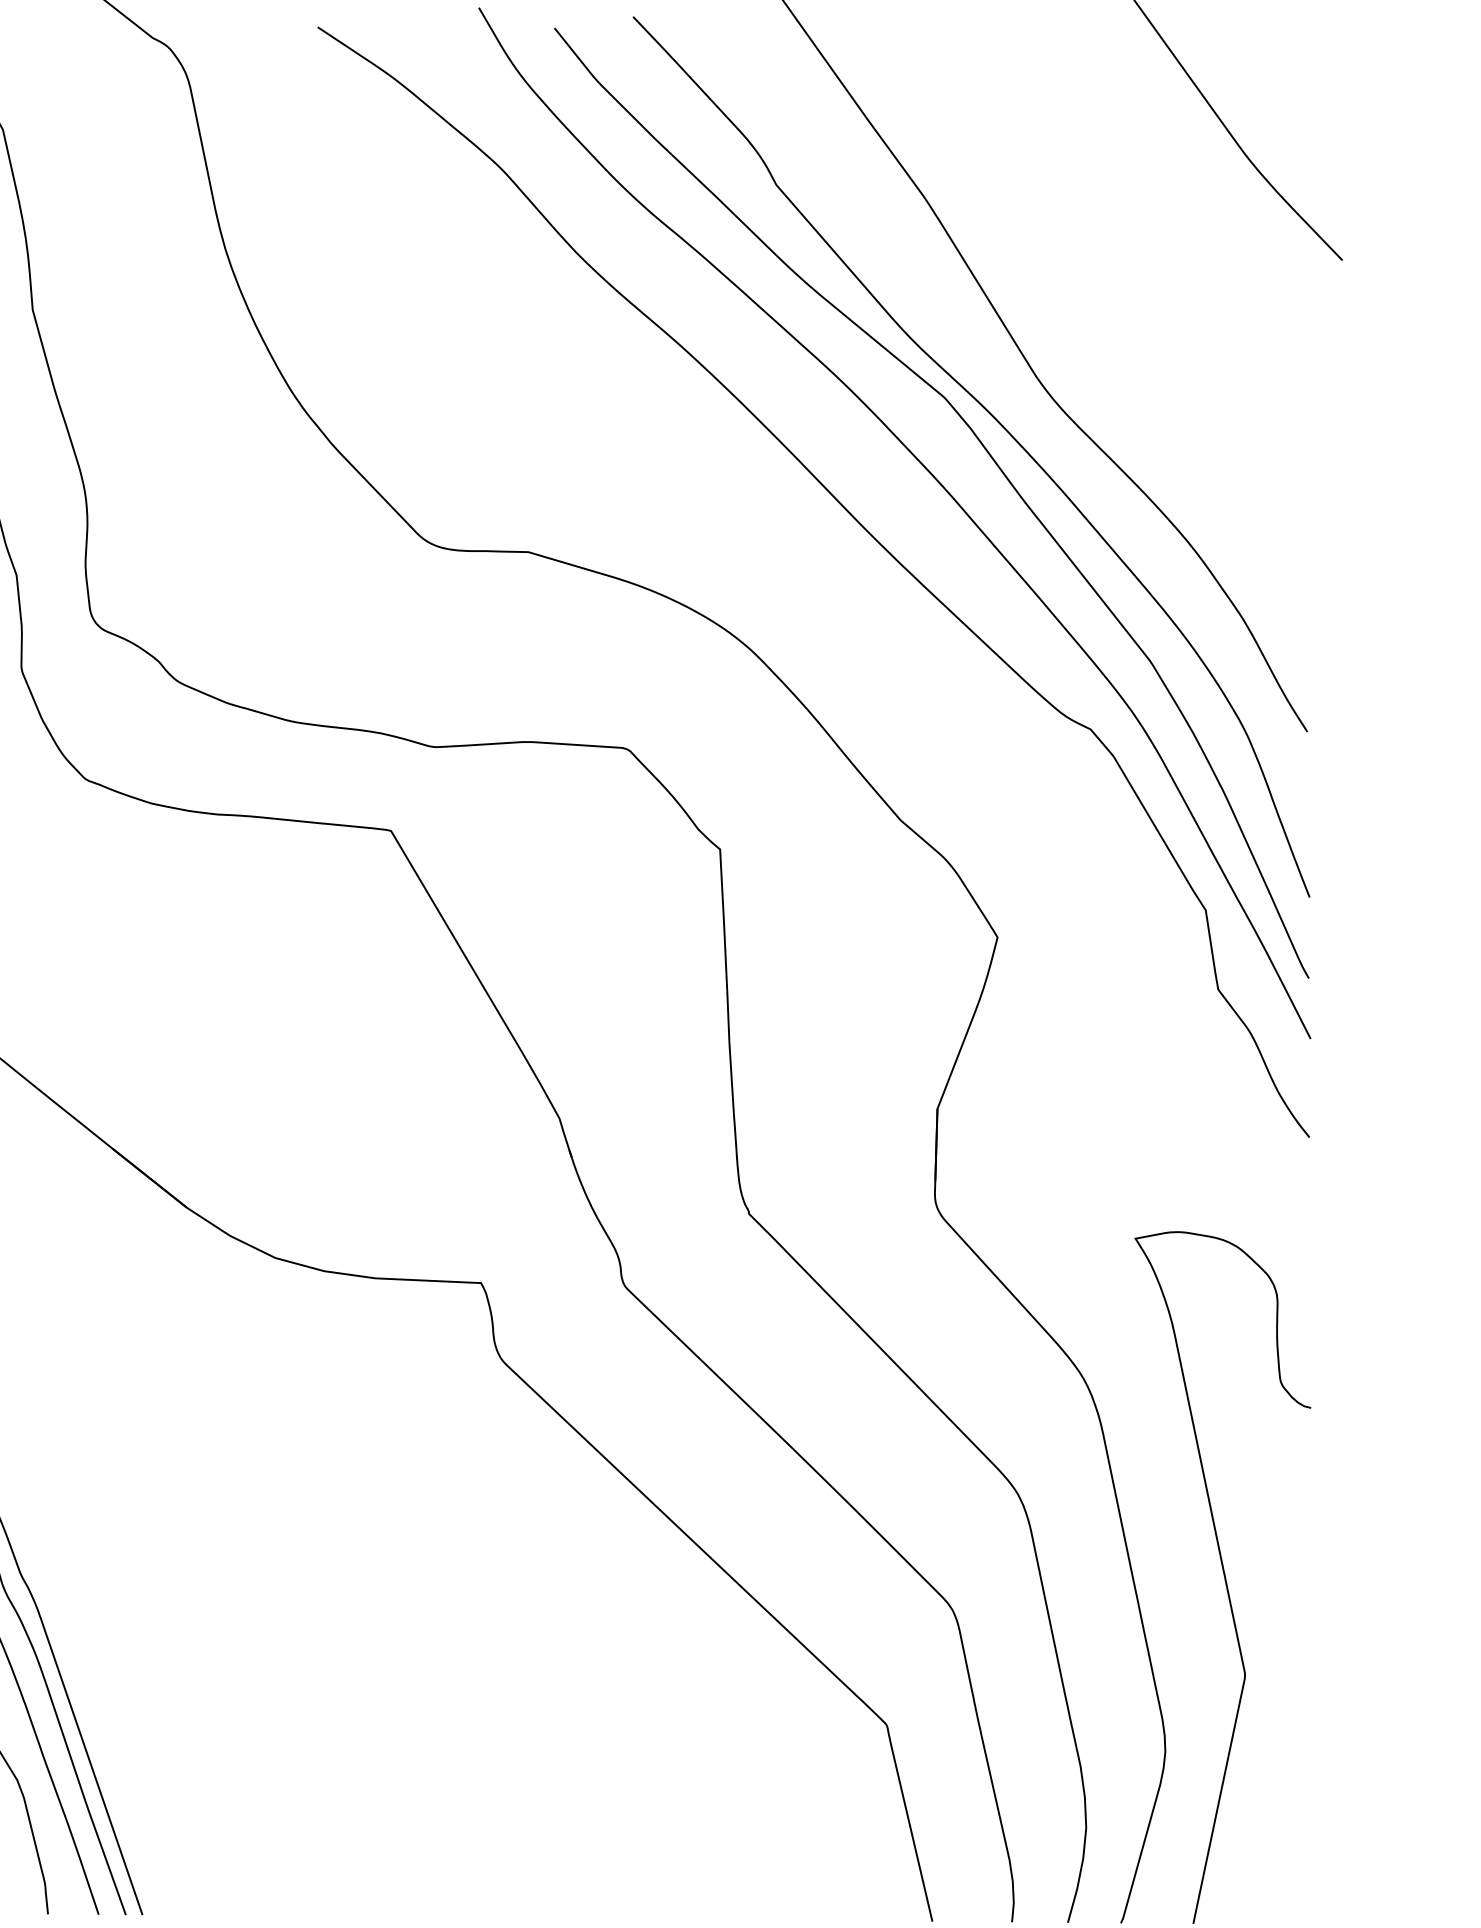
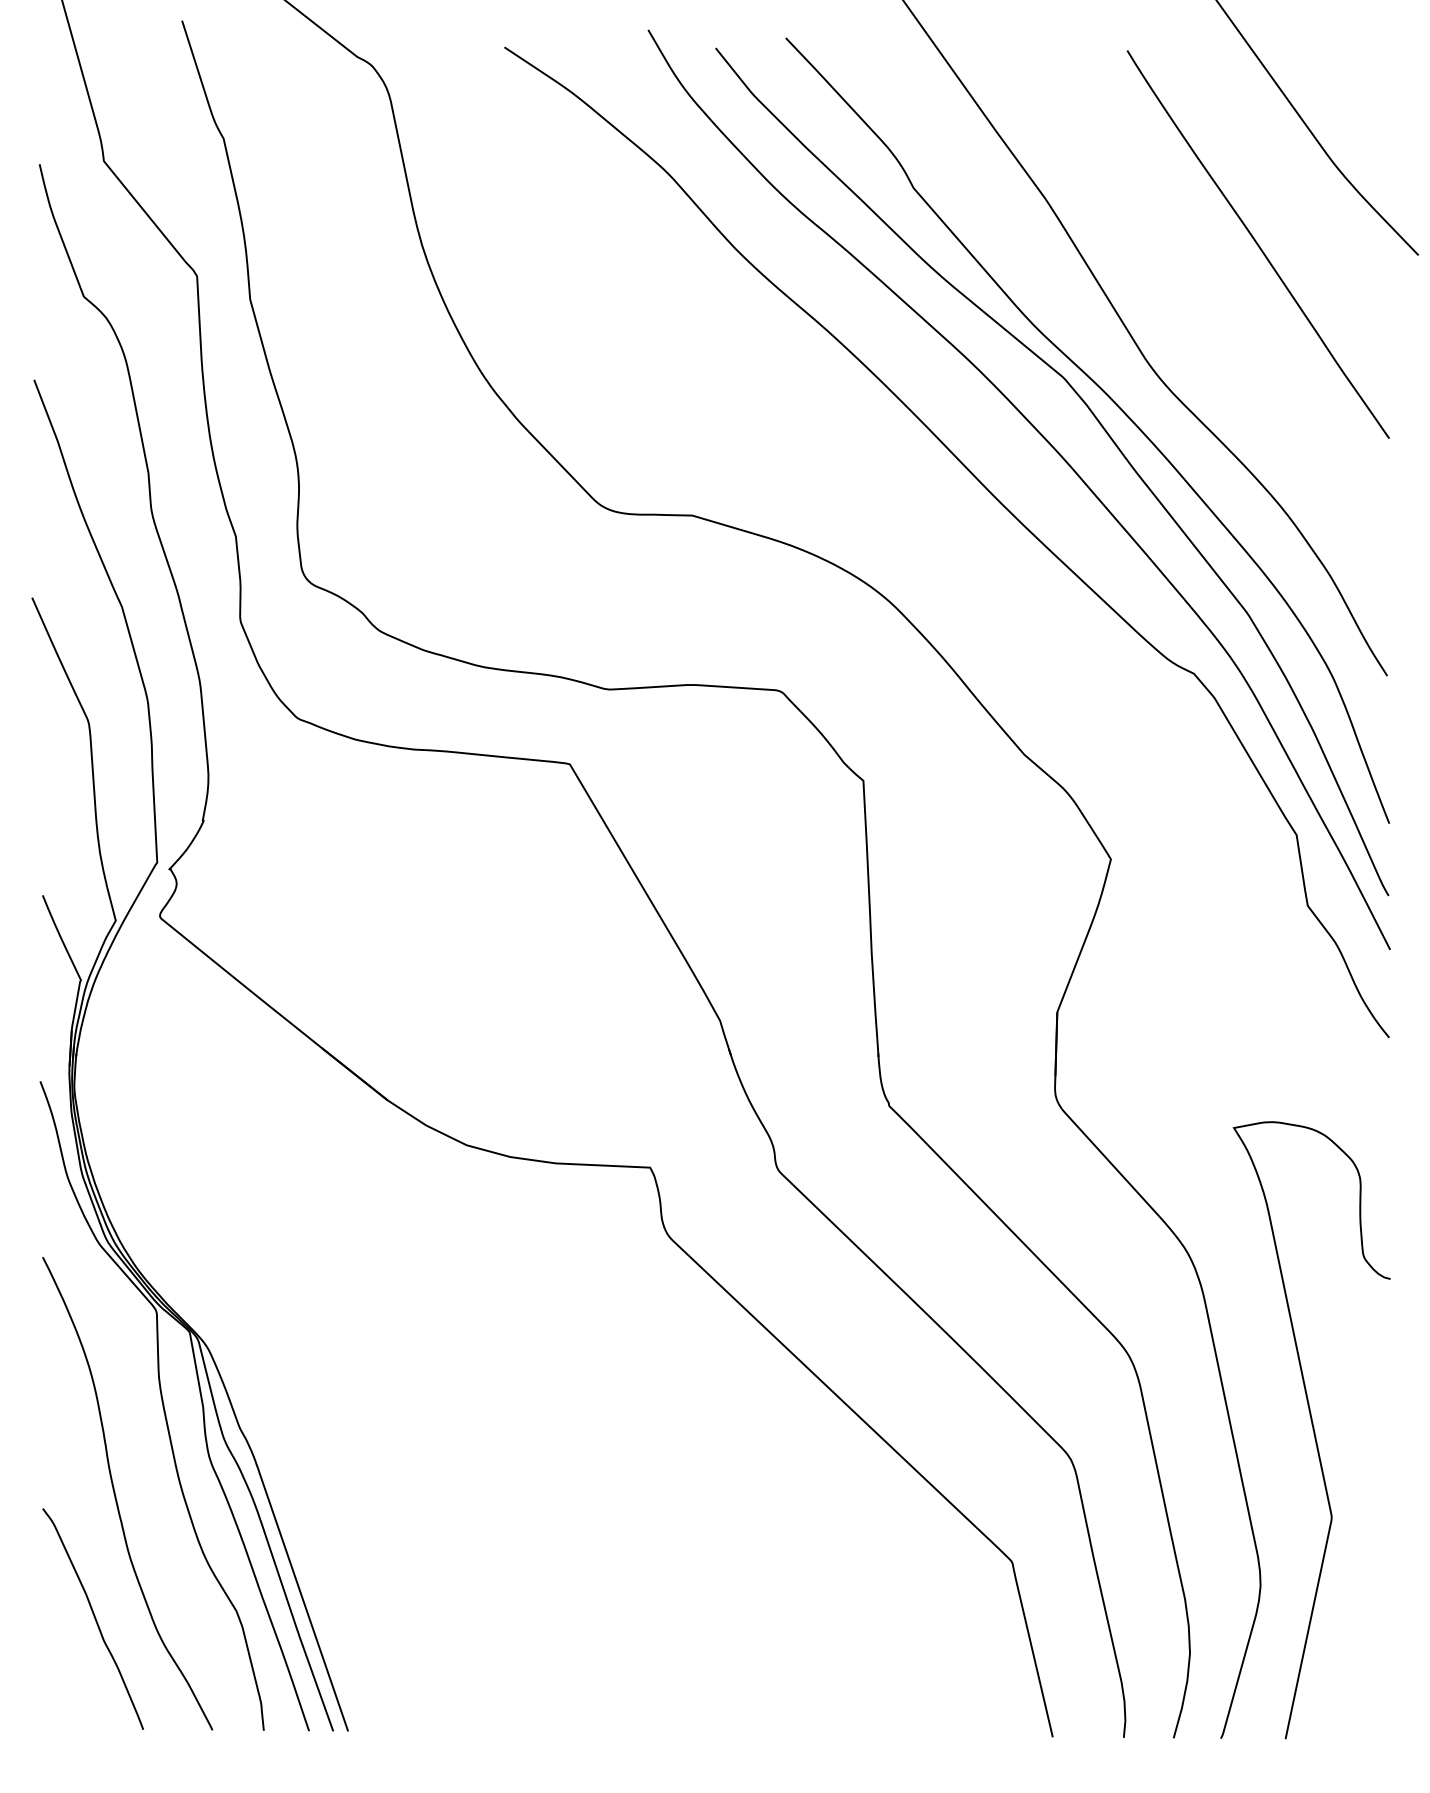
curve: (1161, 248) -> (1257, 244), added

